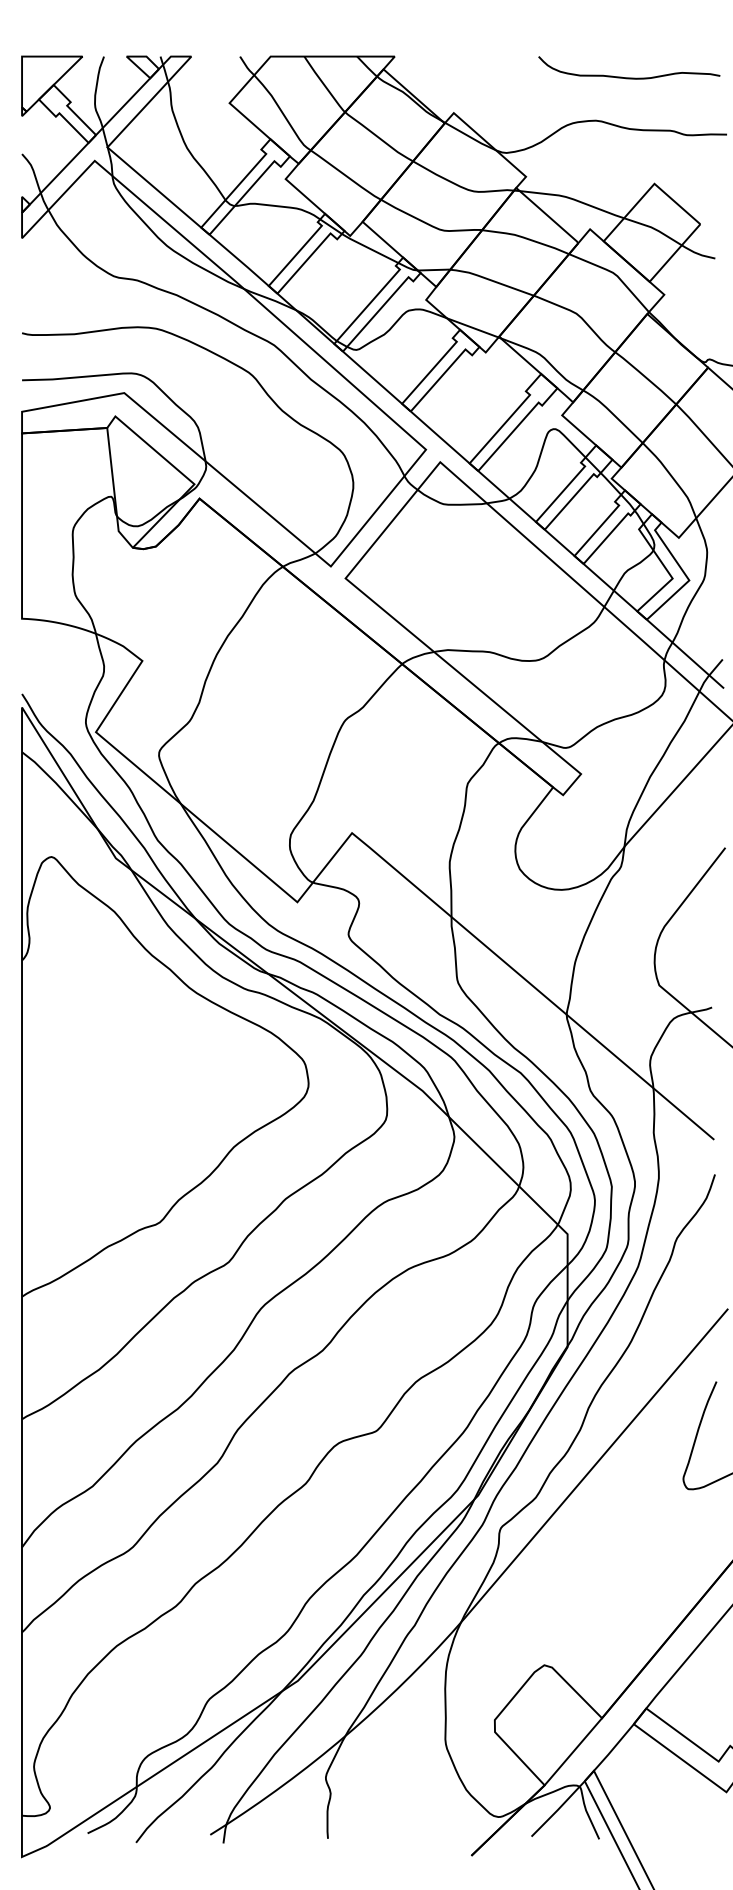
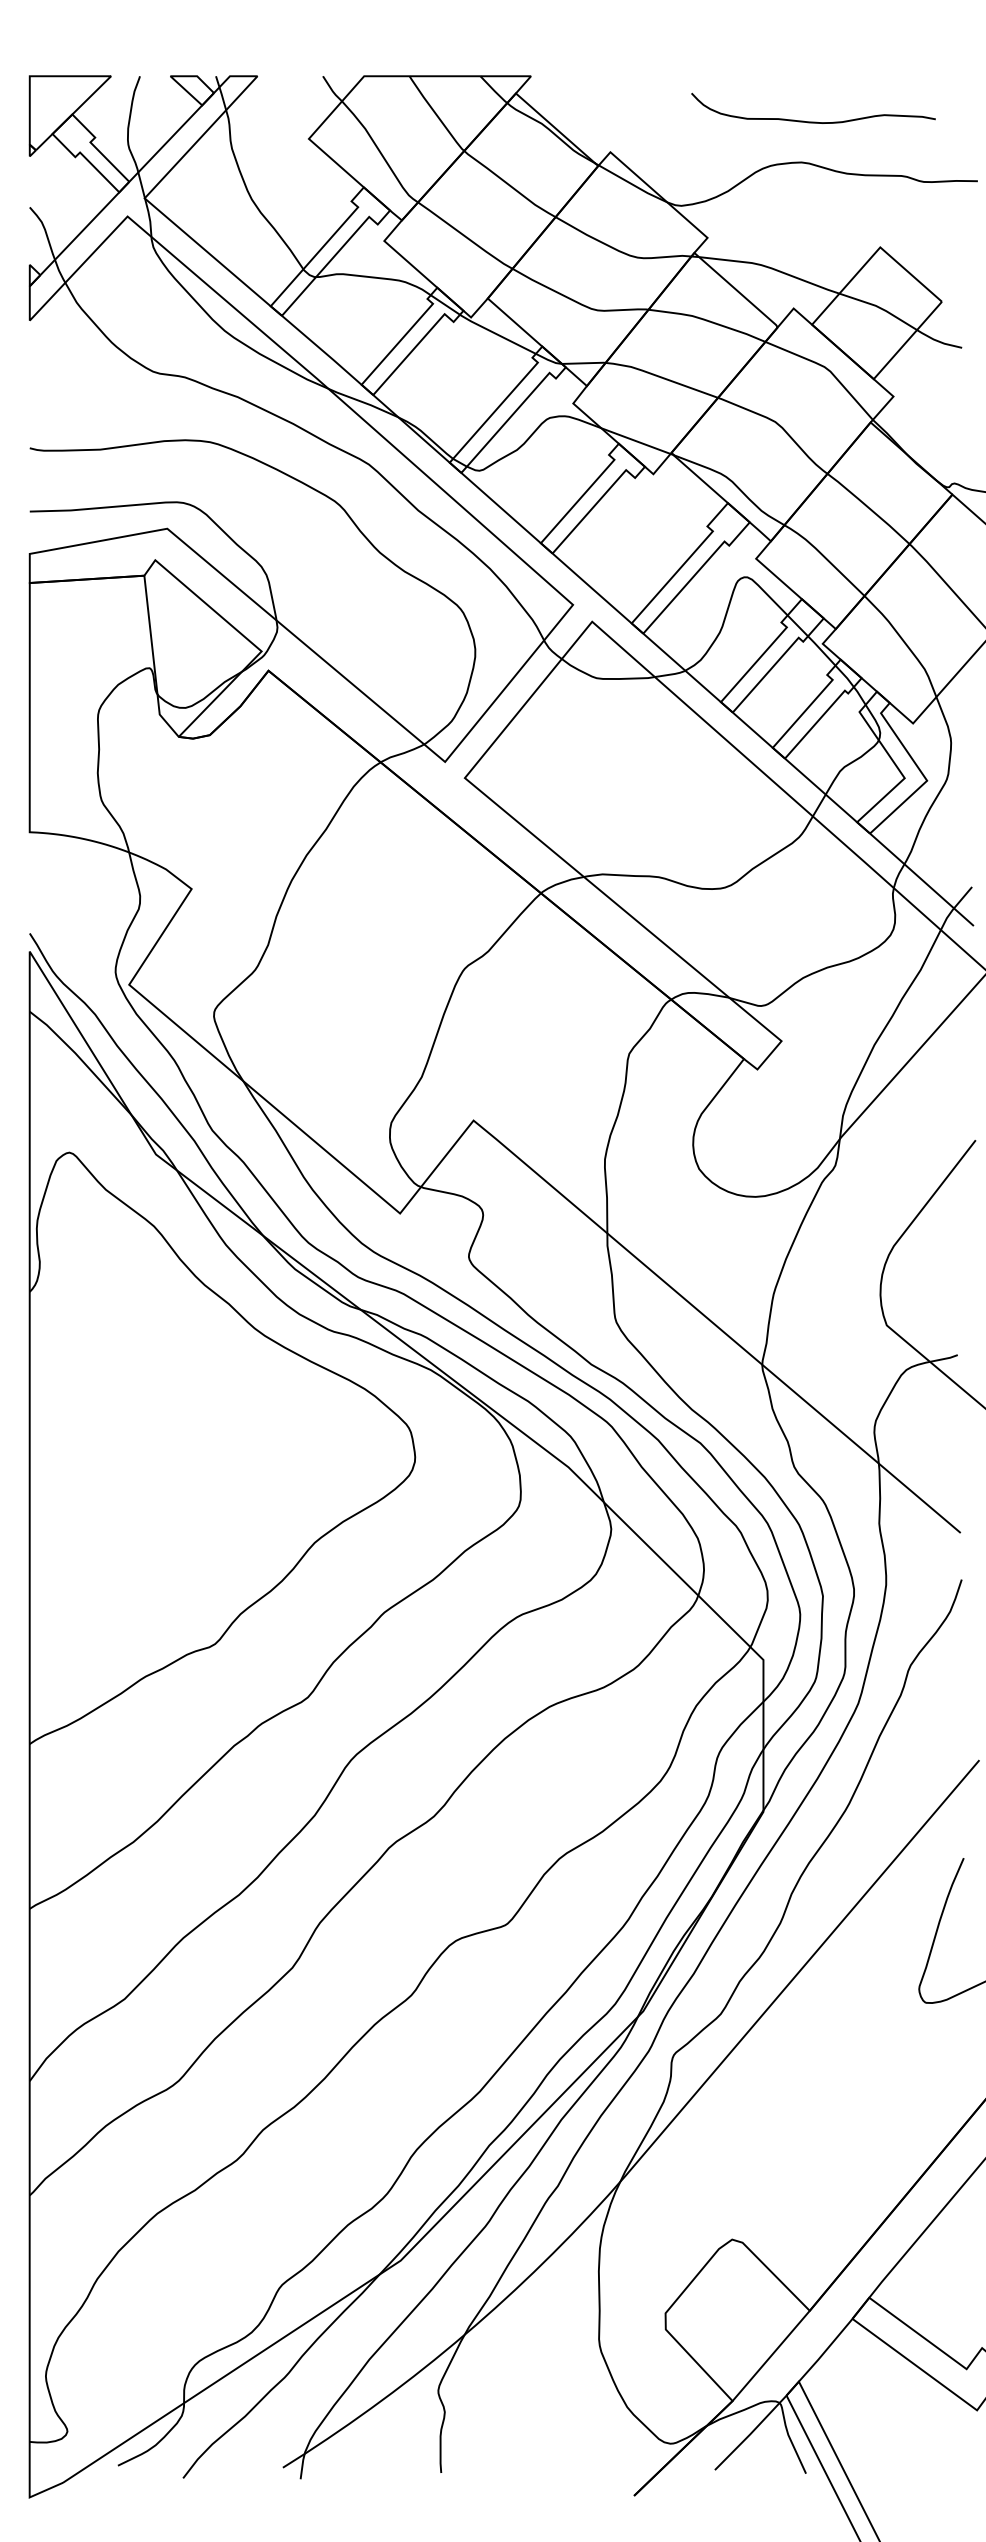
curve: (629, 77) -> (813, 121), moved

